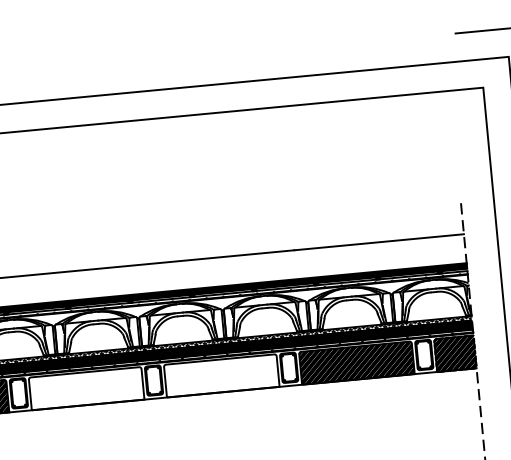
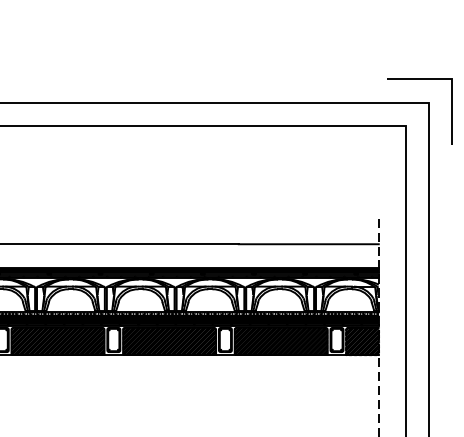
hatch: (221, 374) -> (169, 340), added
hatch: (85, 387) -> (57, 340), added

